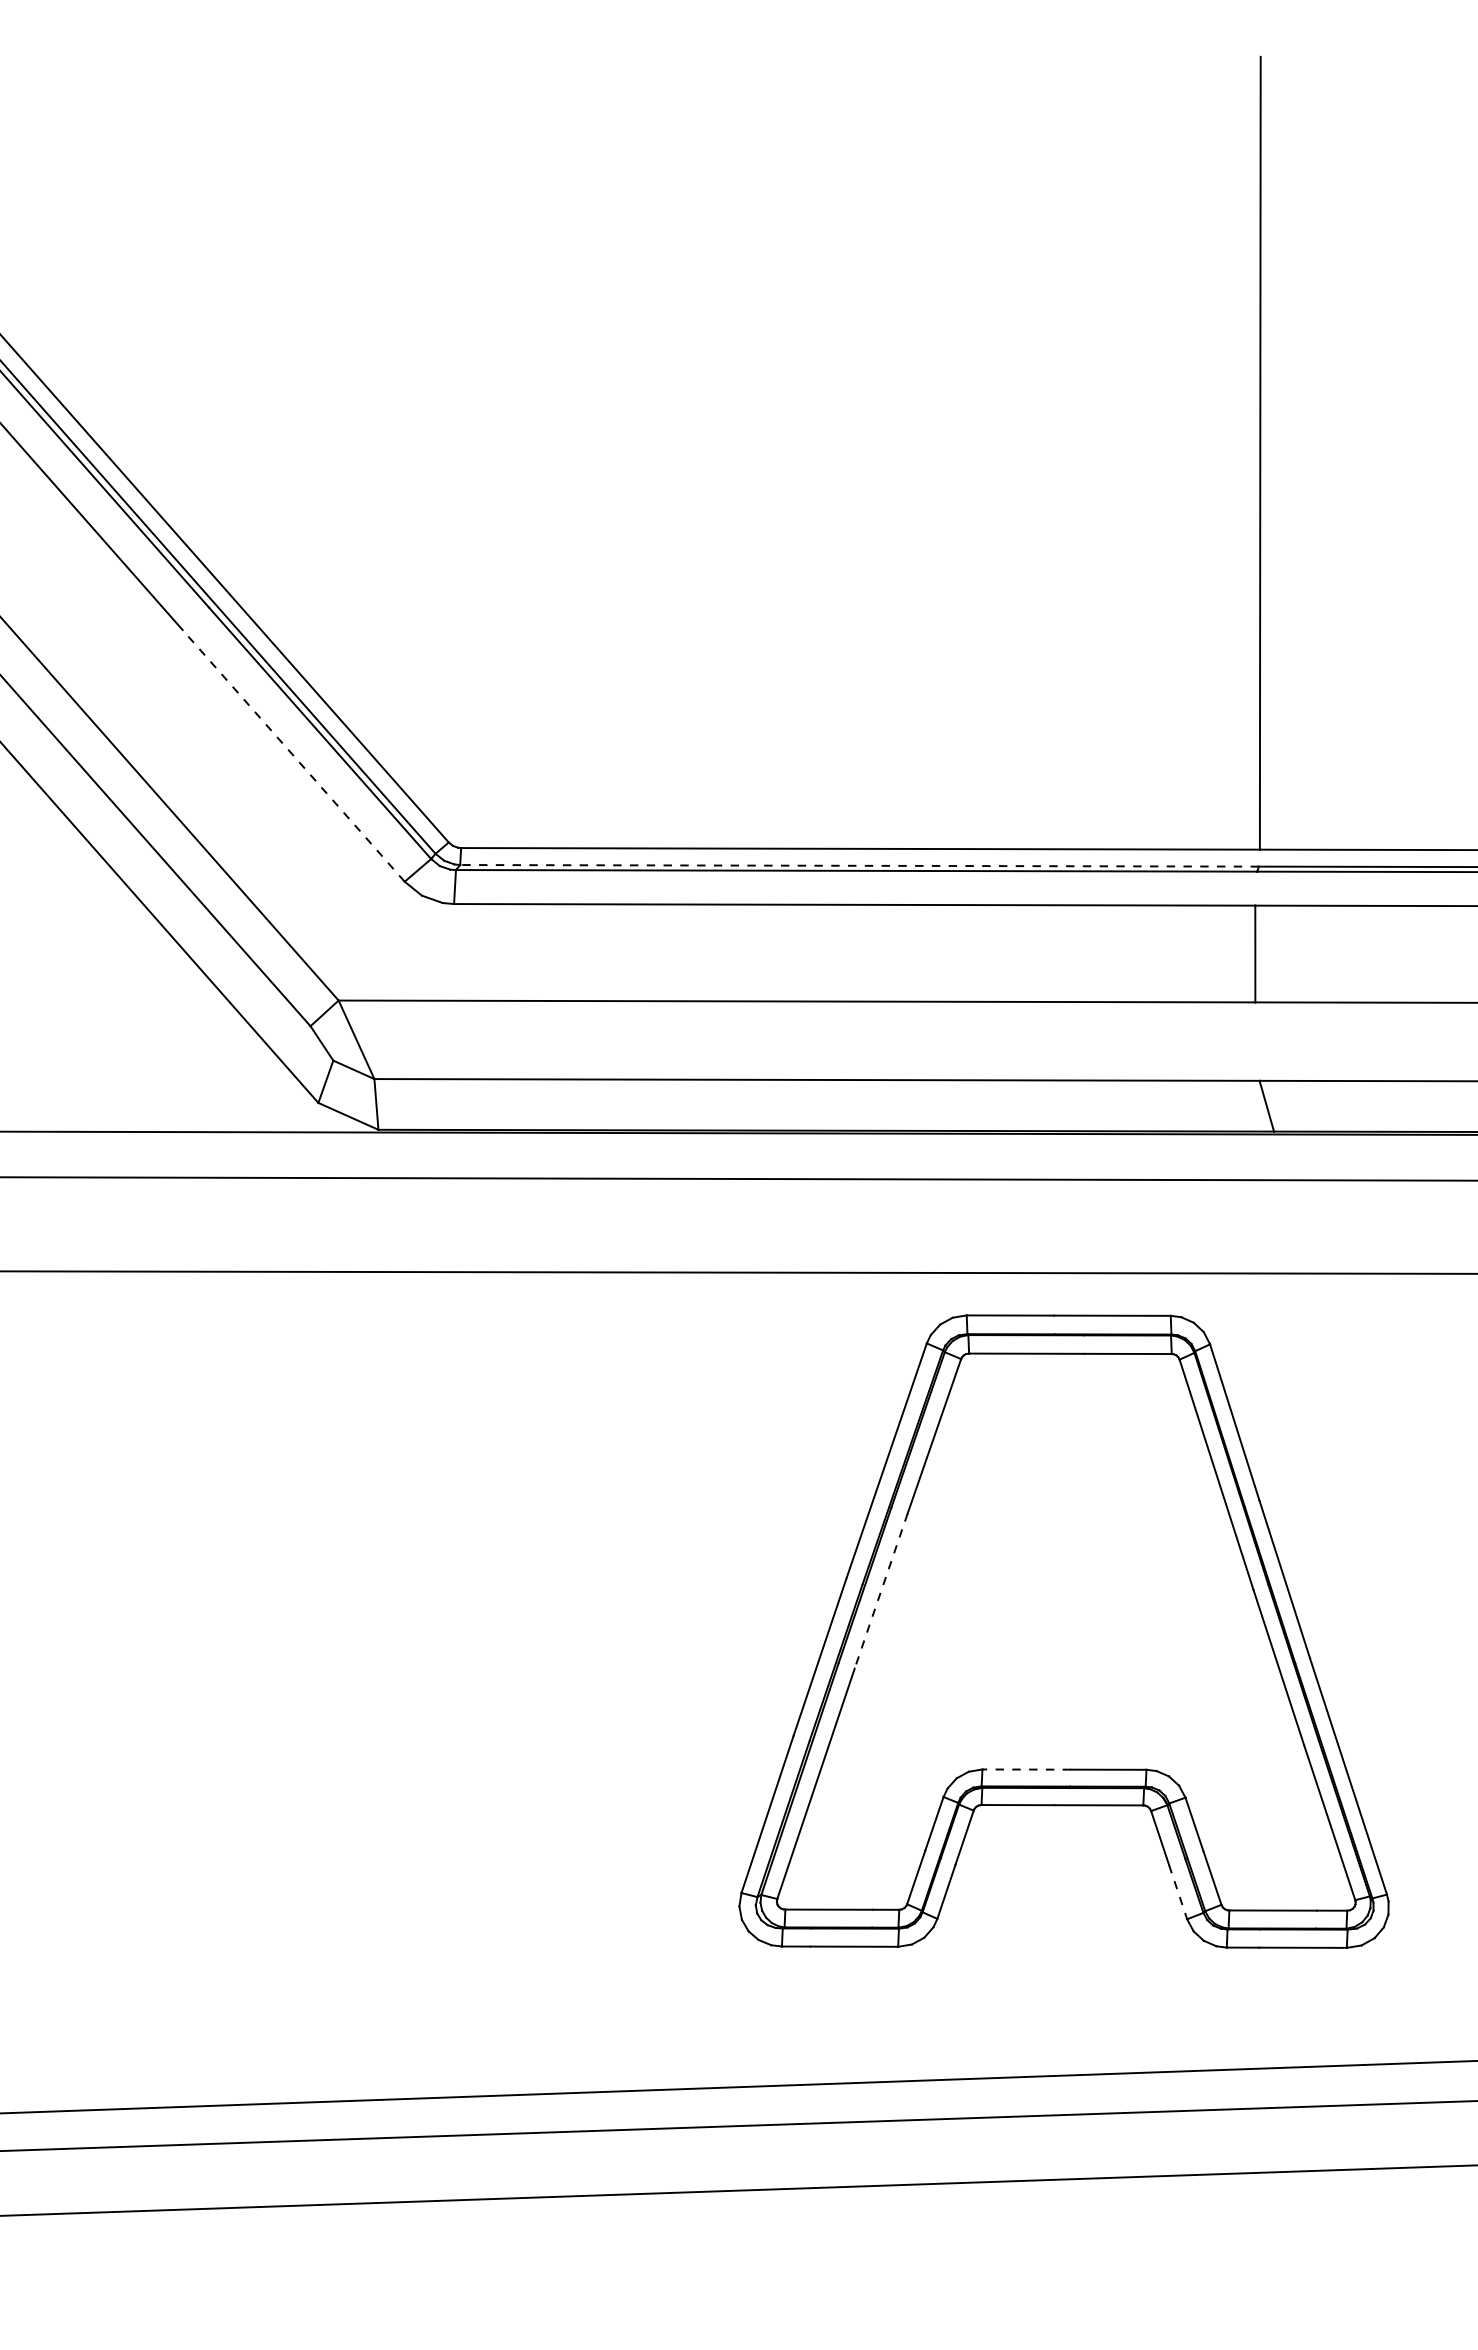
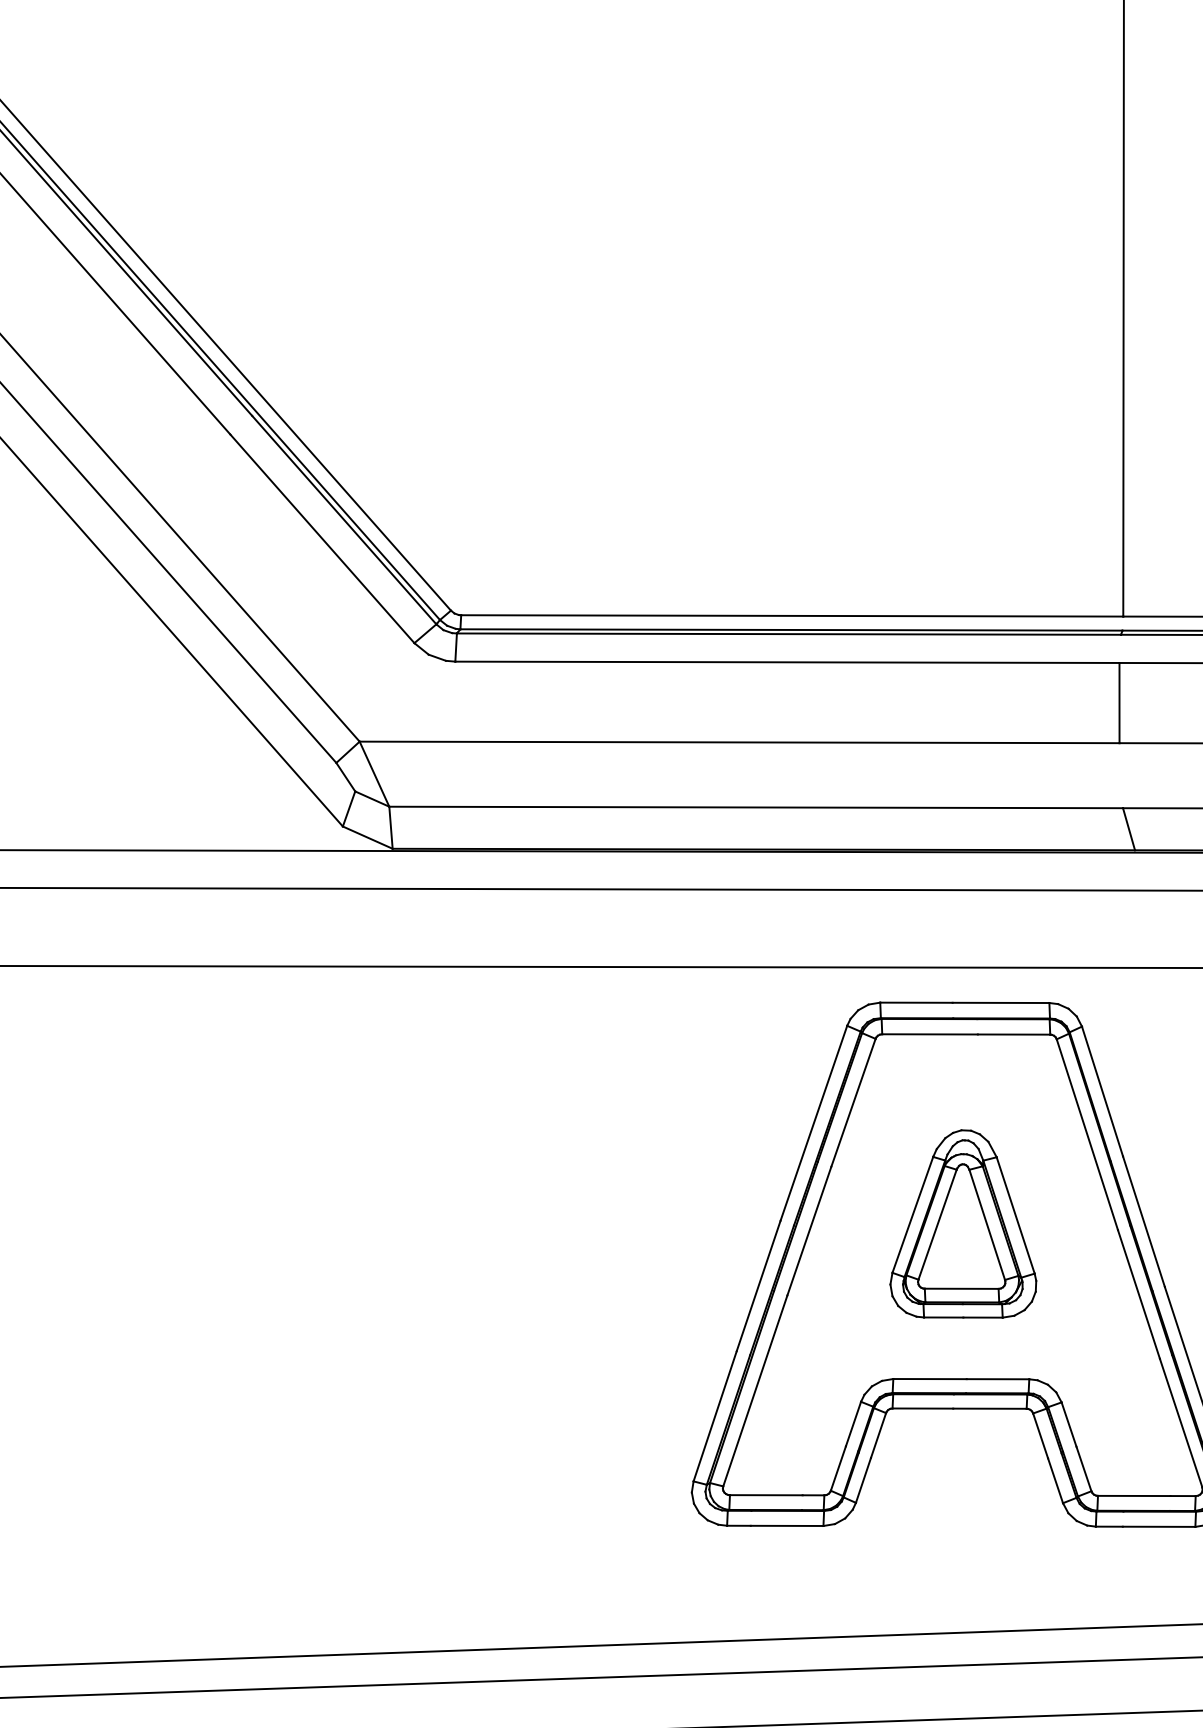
line: (293, 755) -> (322, 538), dashed -> solid
line: (859, 865) -> (791, 629), dashed -> solid
part: (1066, 1582) -> (962, 1224), added
line: (881, 1591) -> (809, 1231), dashed -> solid
line: (1026, 1769) -> (929, 1379), dashed -> solid
line: (1178, 1892) -> (1055, 1480), dashed -> solid

